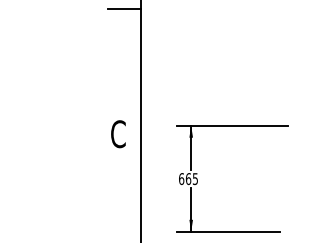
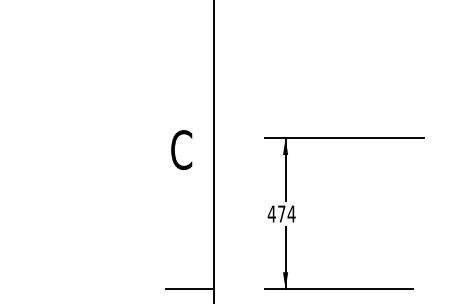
text: (188, 179) -> (281, 214), 665 -> 474
line: (123, 231) -> (188, 288), added

